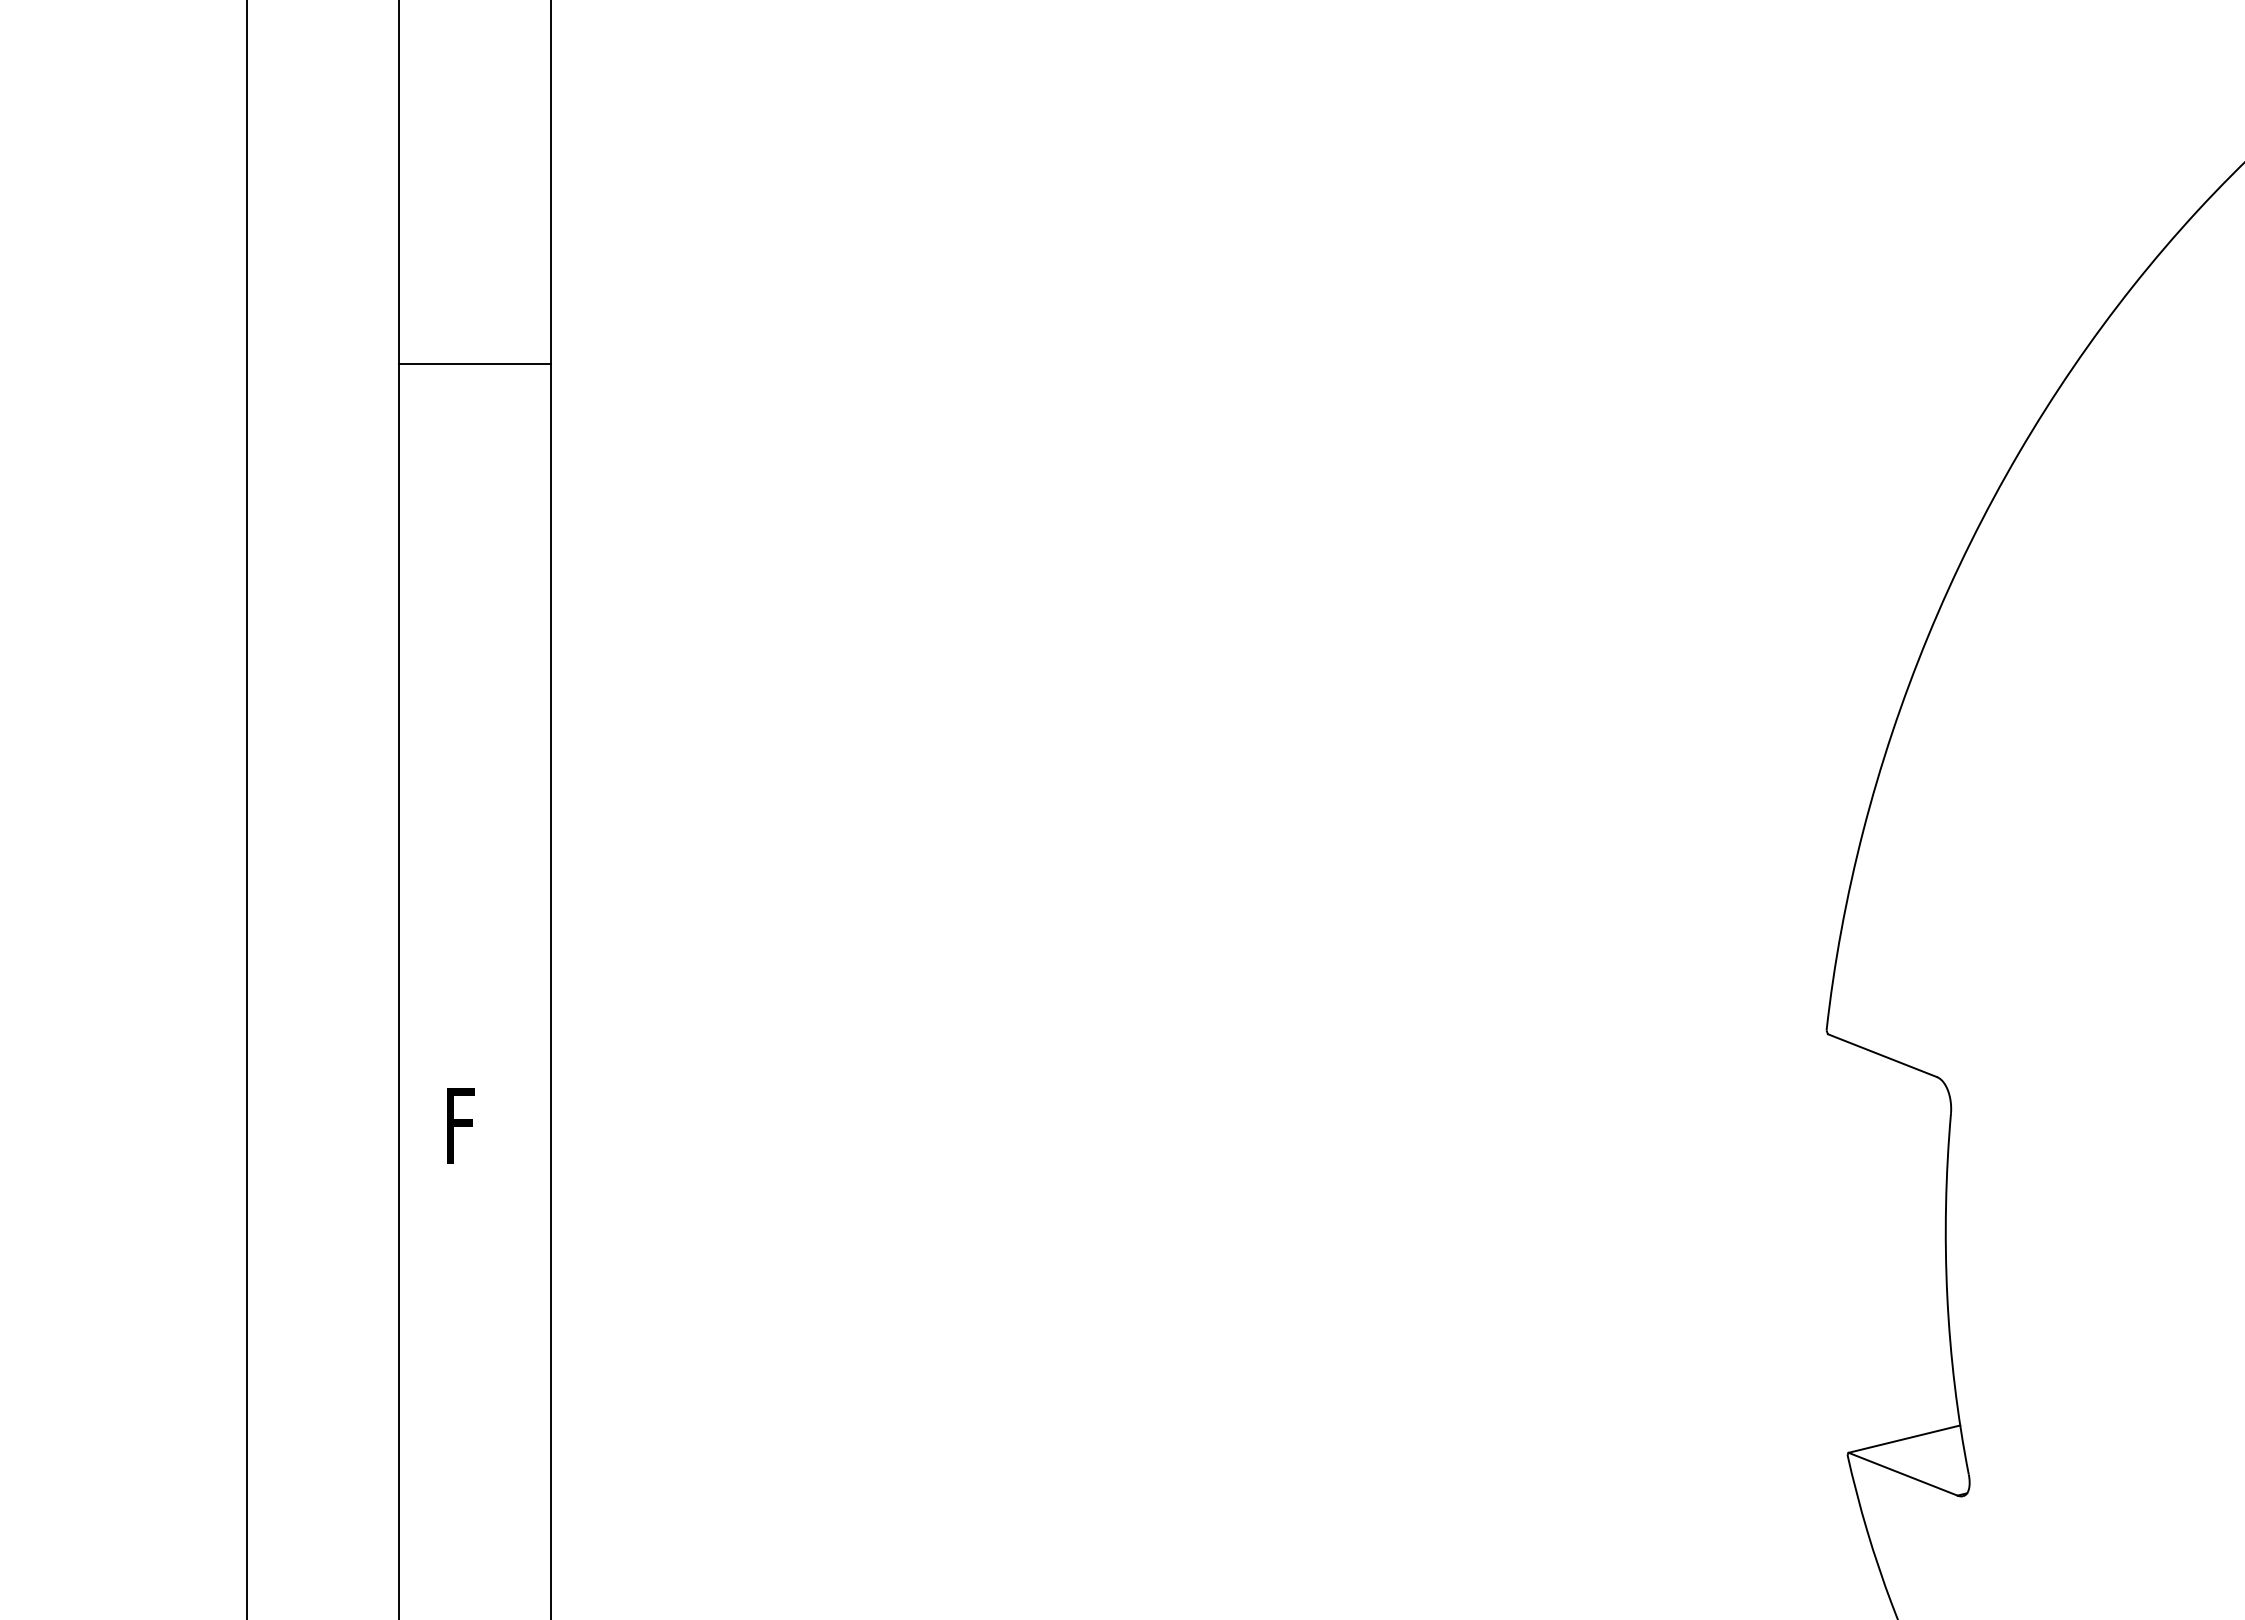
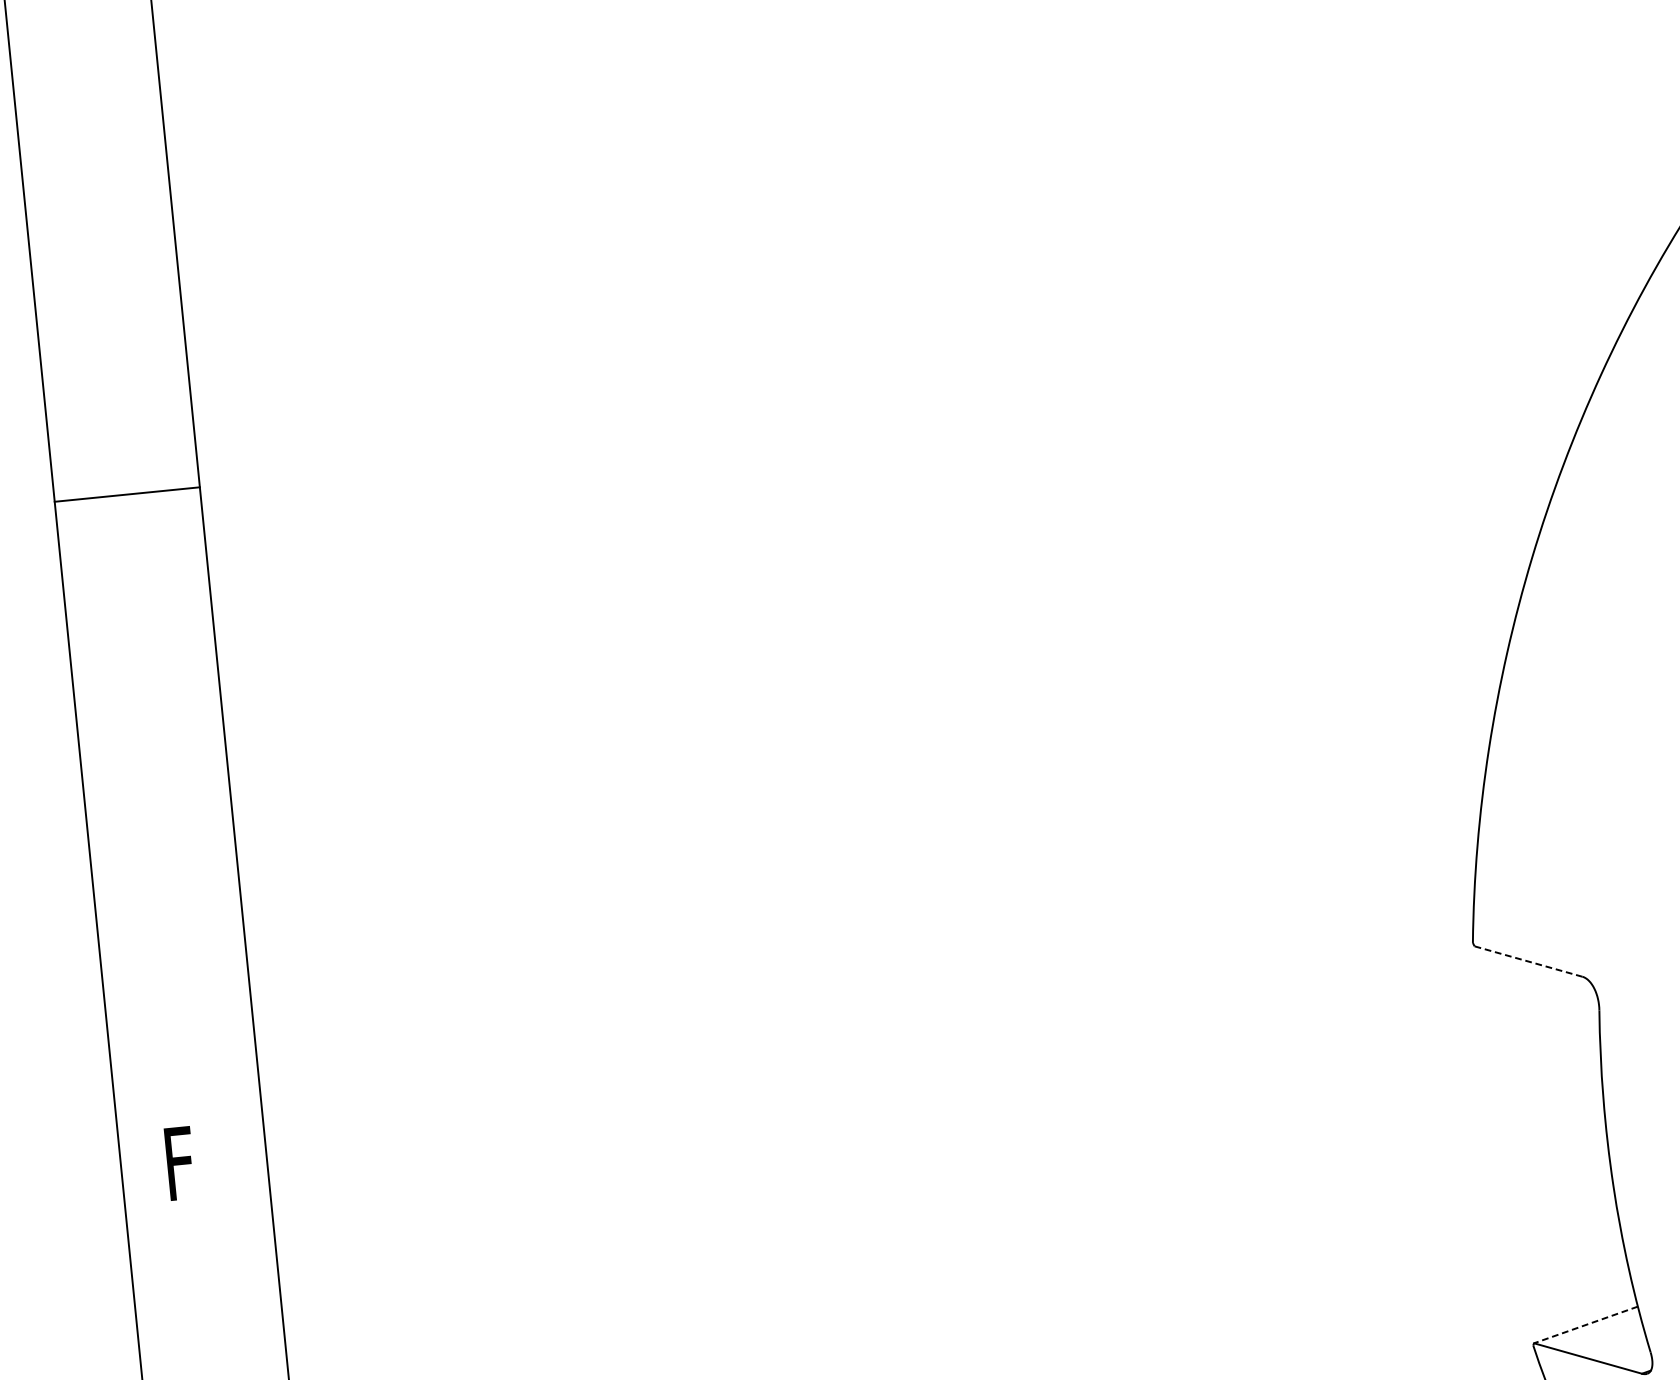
line: (474, 364) -> (126, 494), moved
line: (1882, 1055) -> (1528, 961), solid -> dashed
line: (1903, 1439) -> (1585, 1325), solid -> dashed

